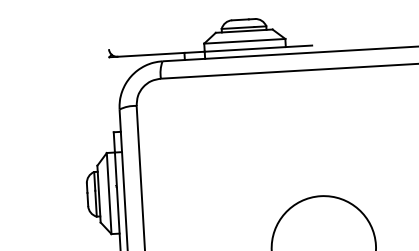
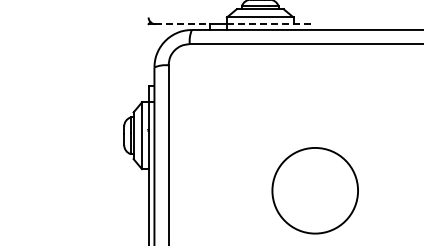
line: (258, 49) -> (271, 24), solid -> dashed
line: (151, 55) -> (183, 24), solid -> dashed

